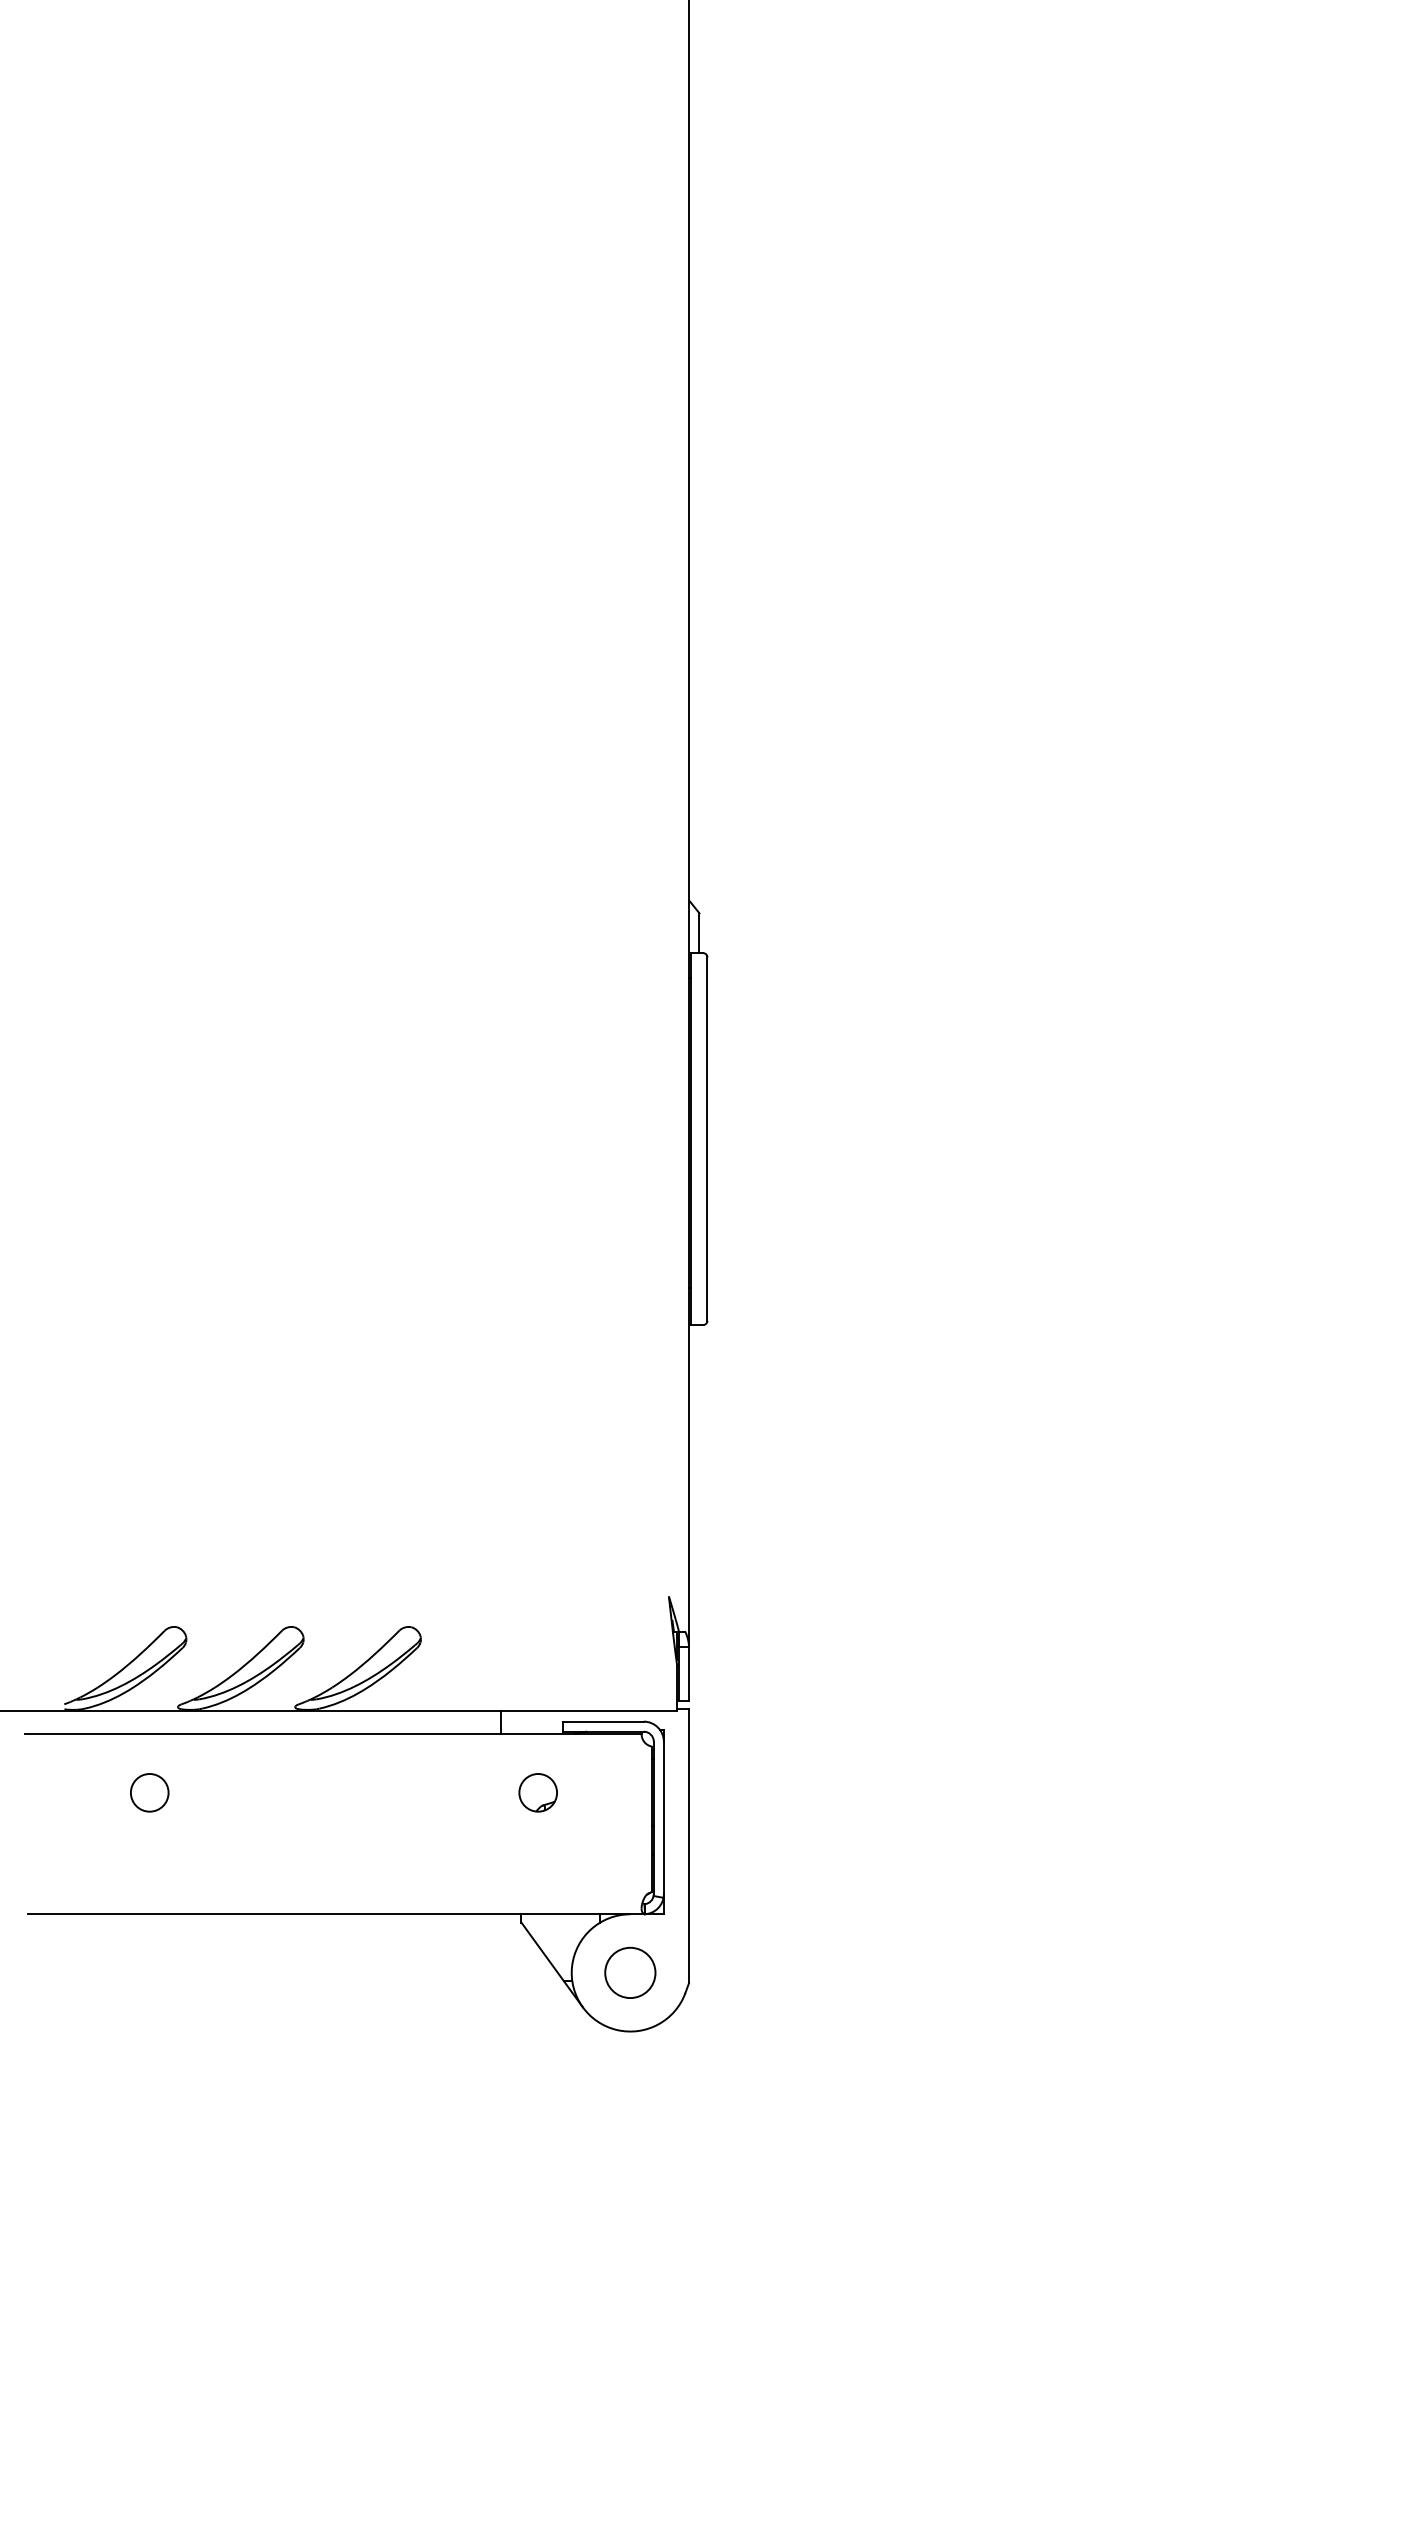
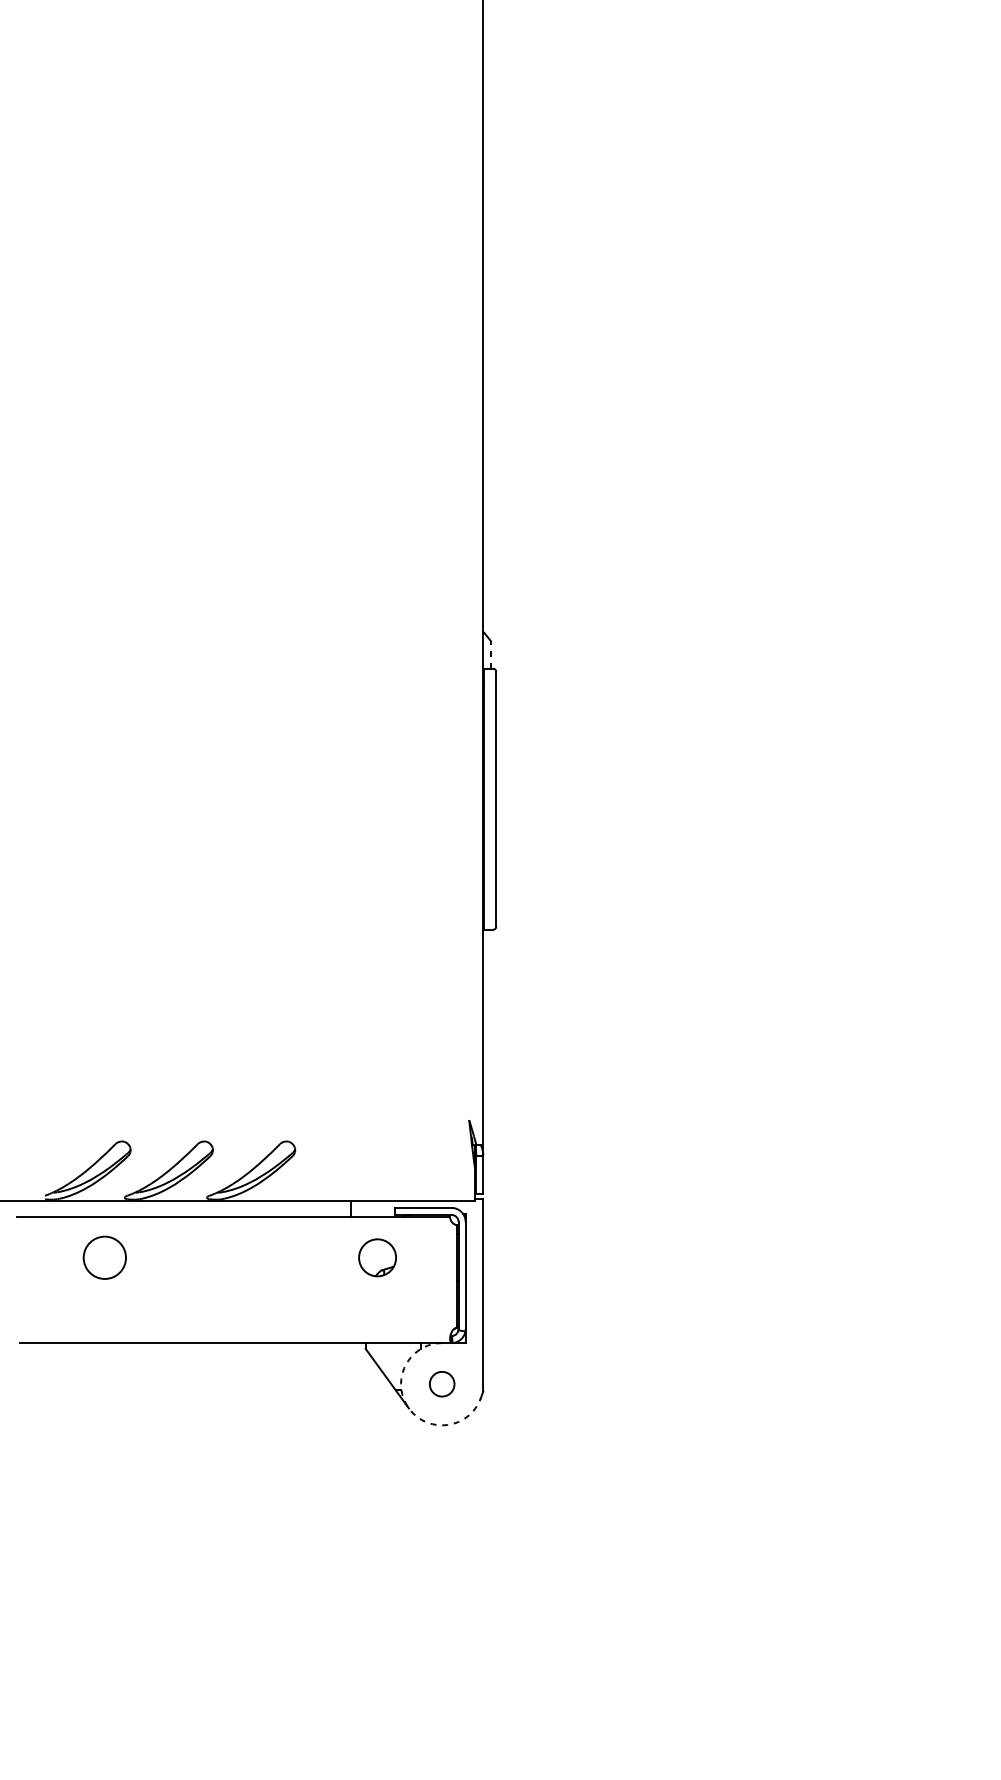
line: (699, 933) -> (490, 654), solid -> dashed
circle: (149, 1792) -> (104, 1257), size x1.6
part: (537, 1792) -> (377, 1257), size x1.4
circle: (630, 1972) -> (442, 1383), size x0.7
arc: (582, 2006) -> (408, 1407), solid -> dashed

